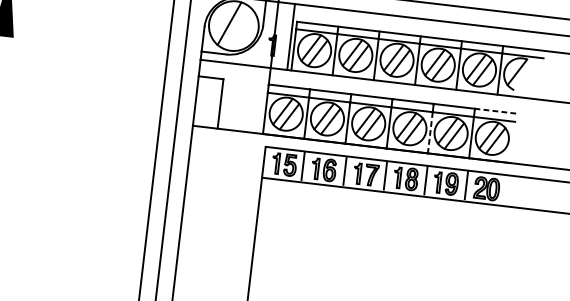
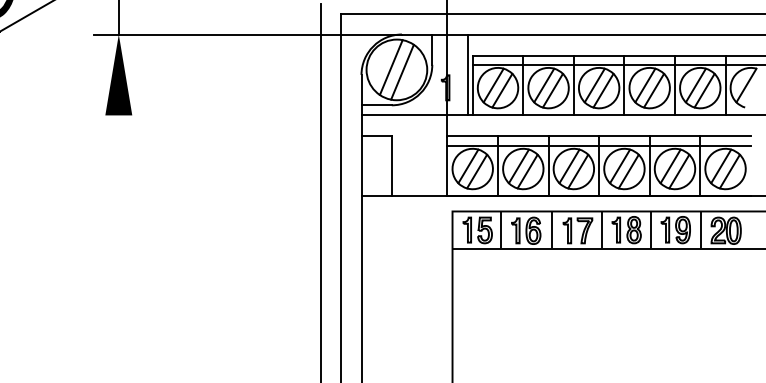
line: (238, 27) -> (402, 71), added
line: (495, 111) -> (725, 135), dashed -> solid
line: (430, 133) -> (649, 171), dashed -> solid

